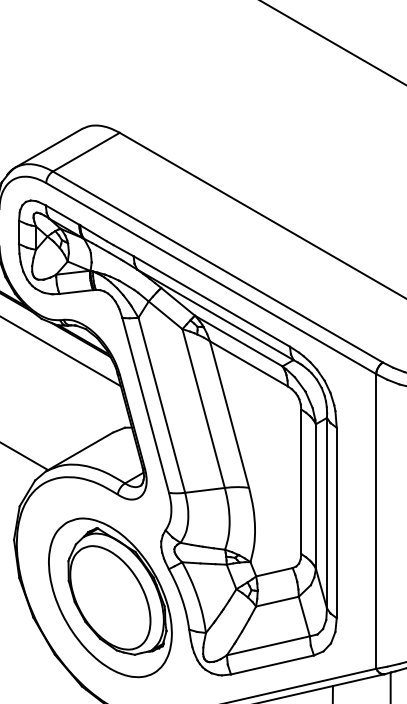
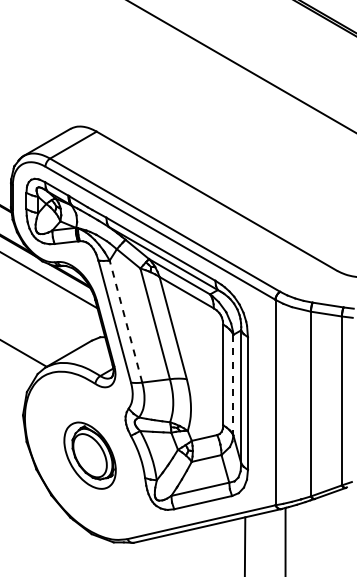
line: (161, 405) -> (125, 321), solid -> dashed
line: (315, 496) -> (233, 385), solid -> dashed
part: (109, 597) -> (89, 455), size x0.6

